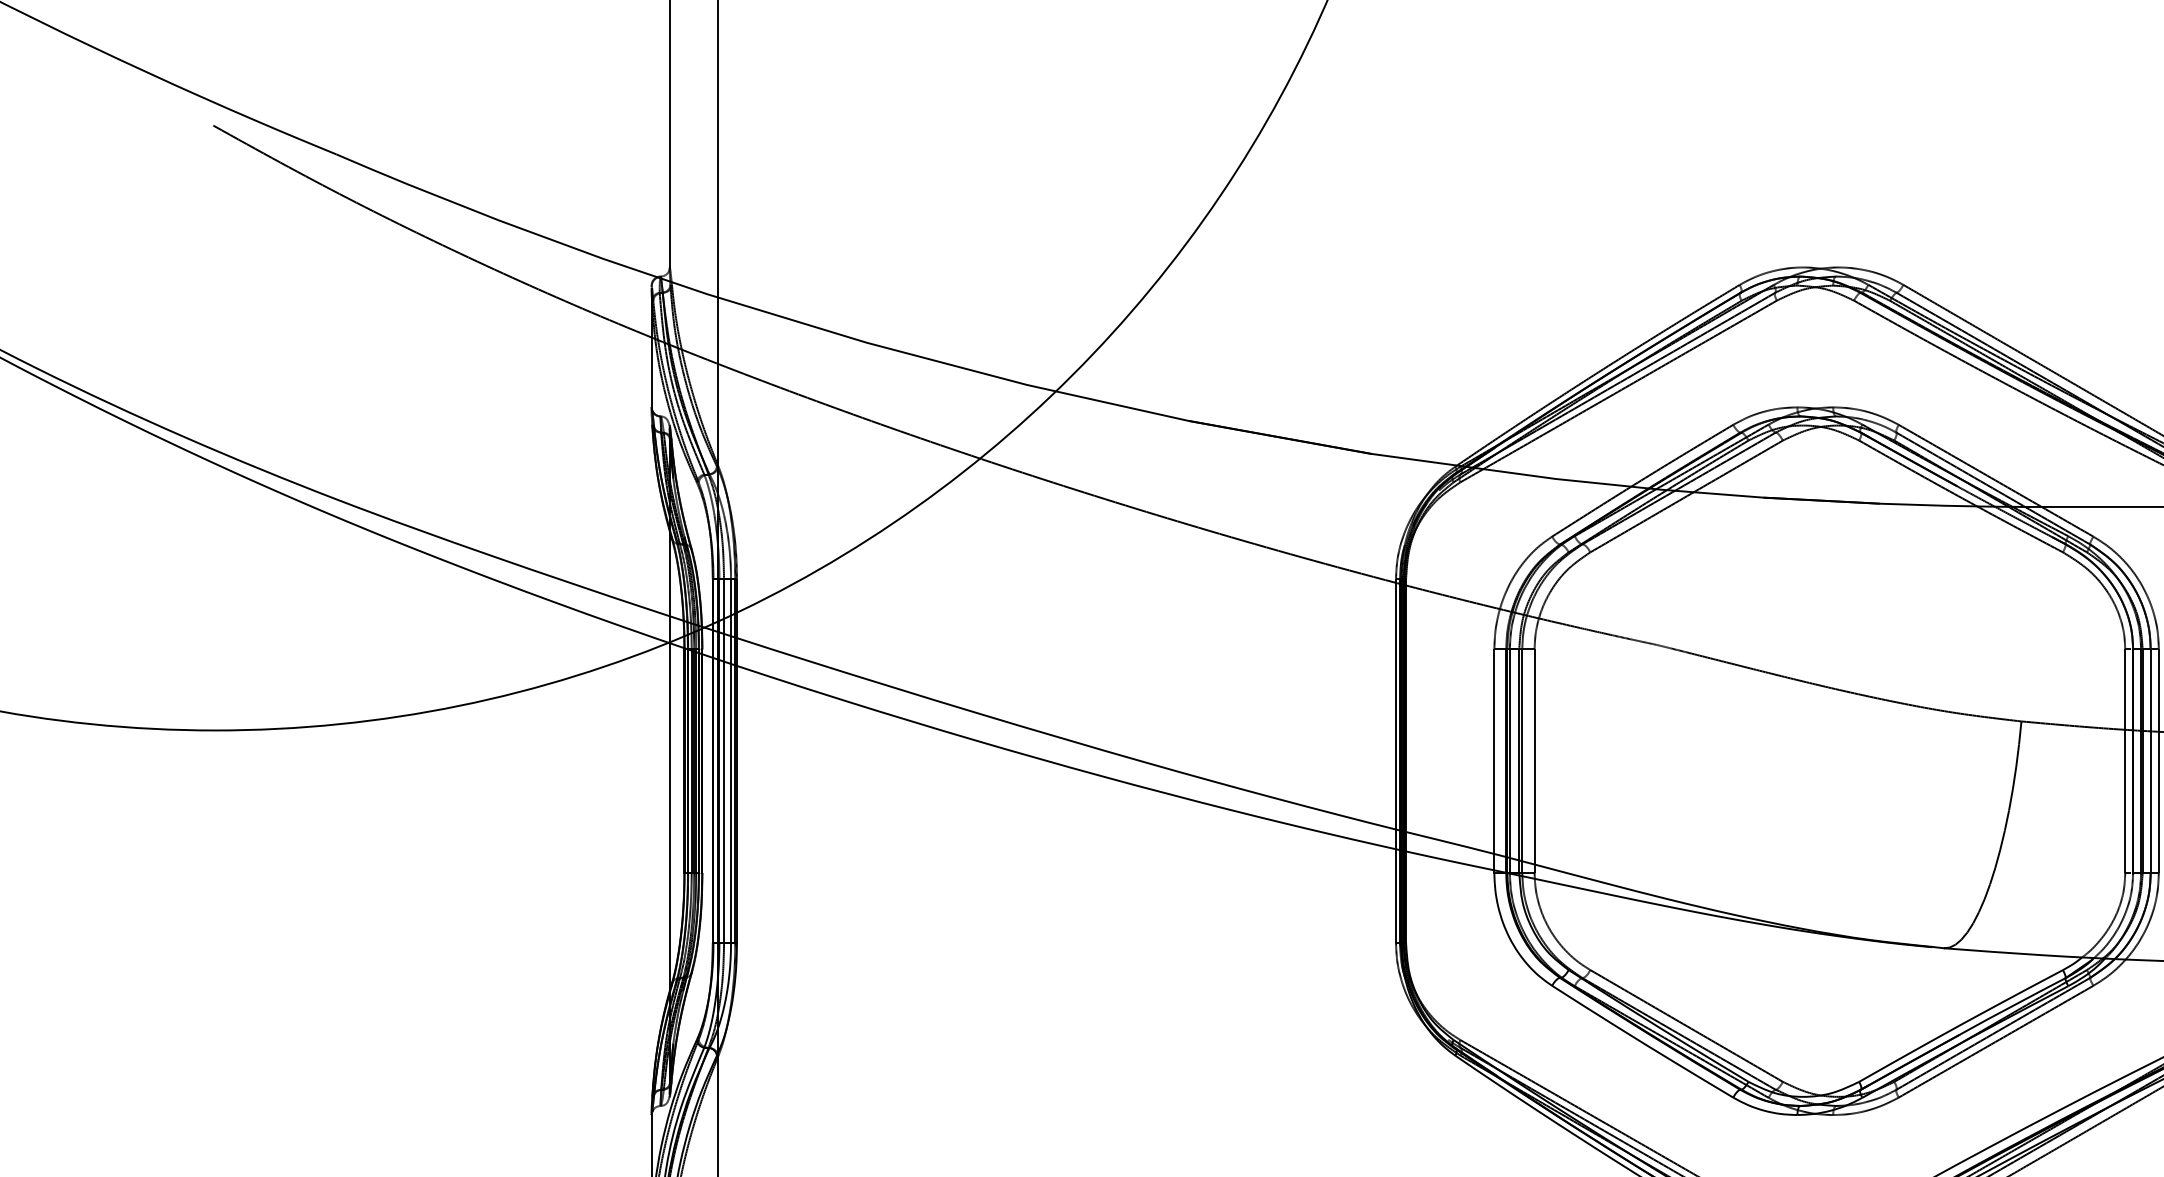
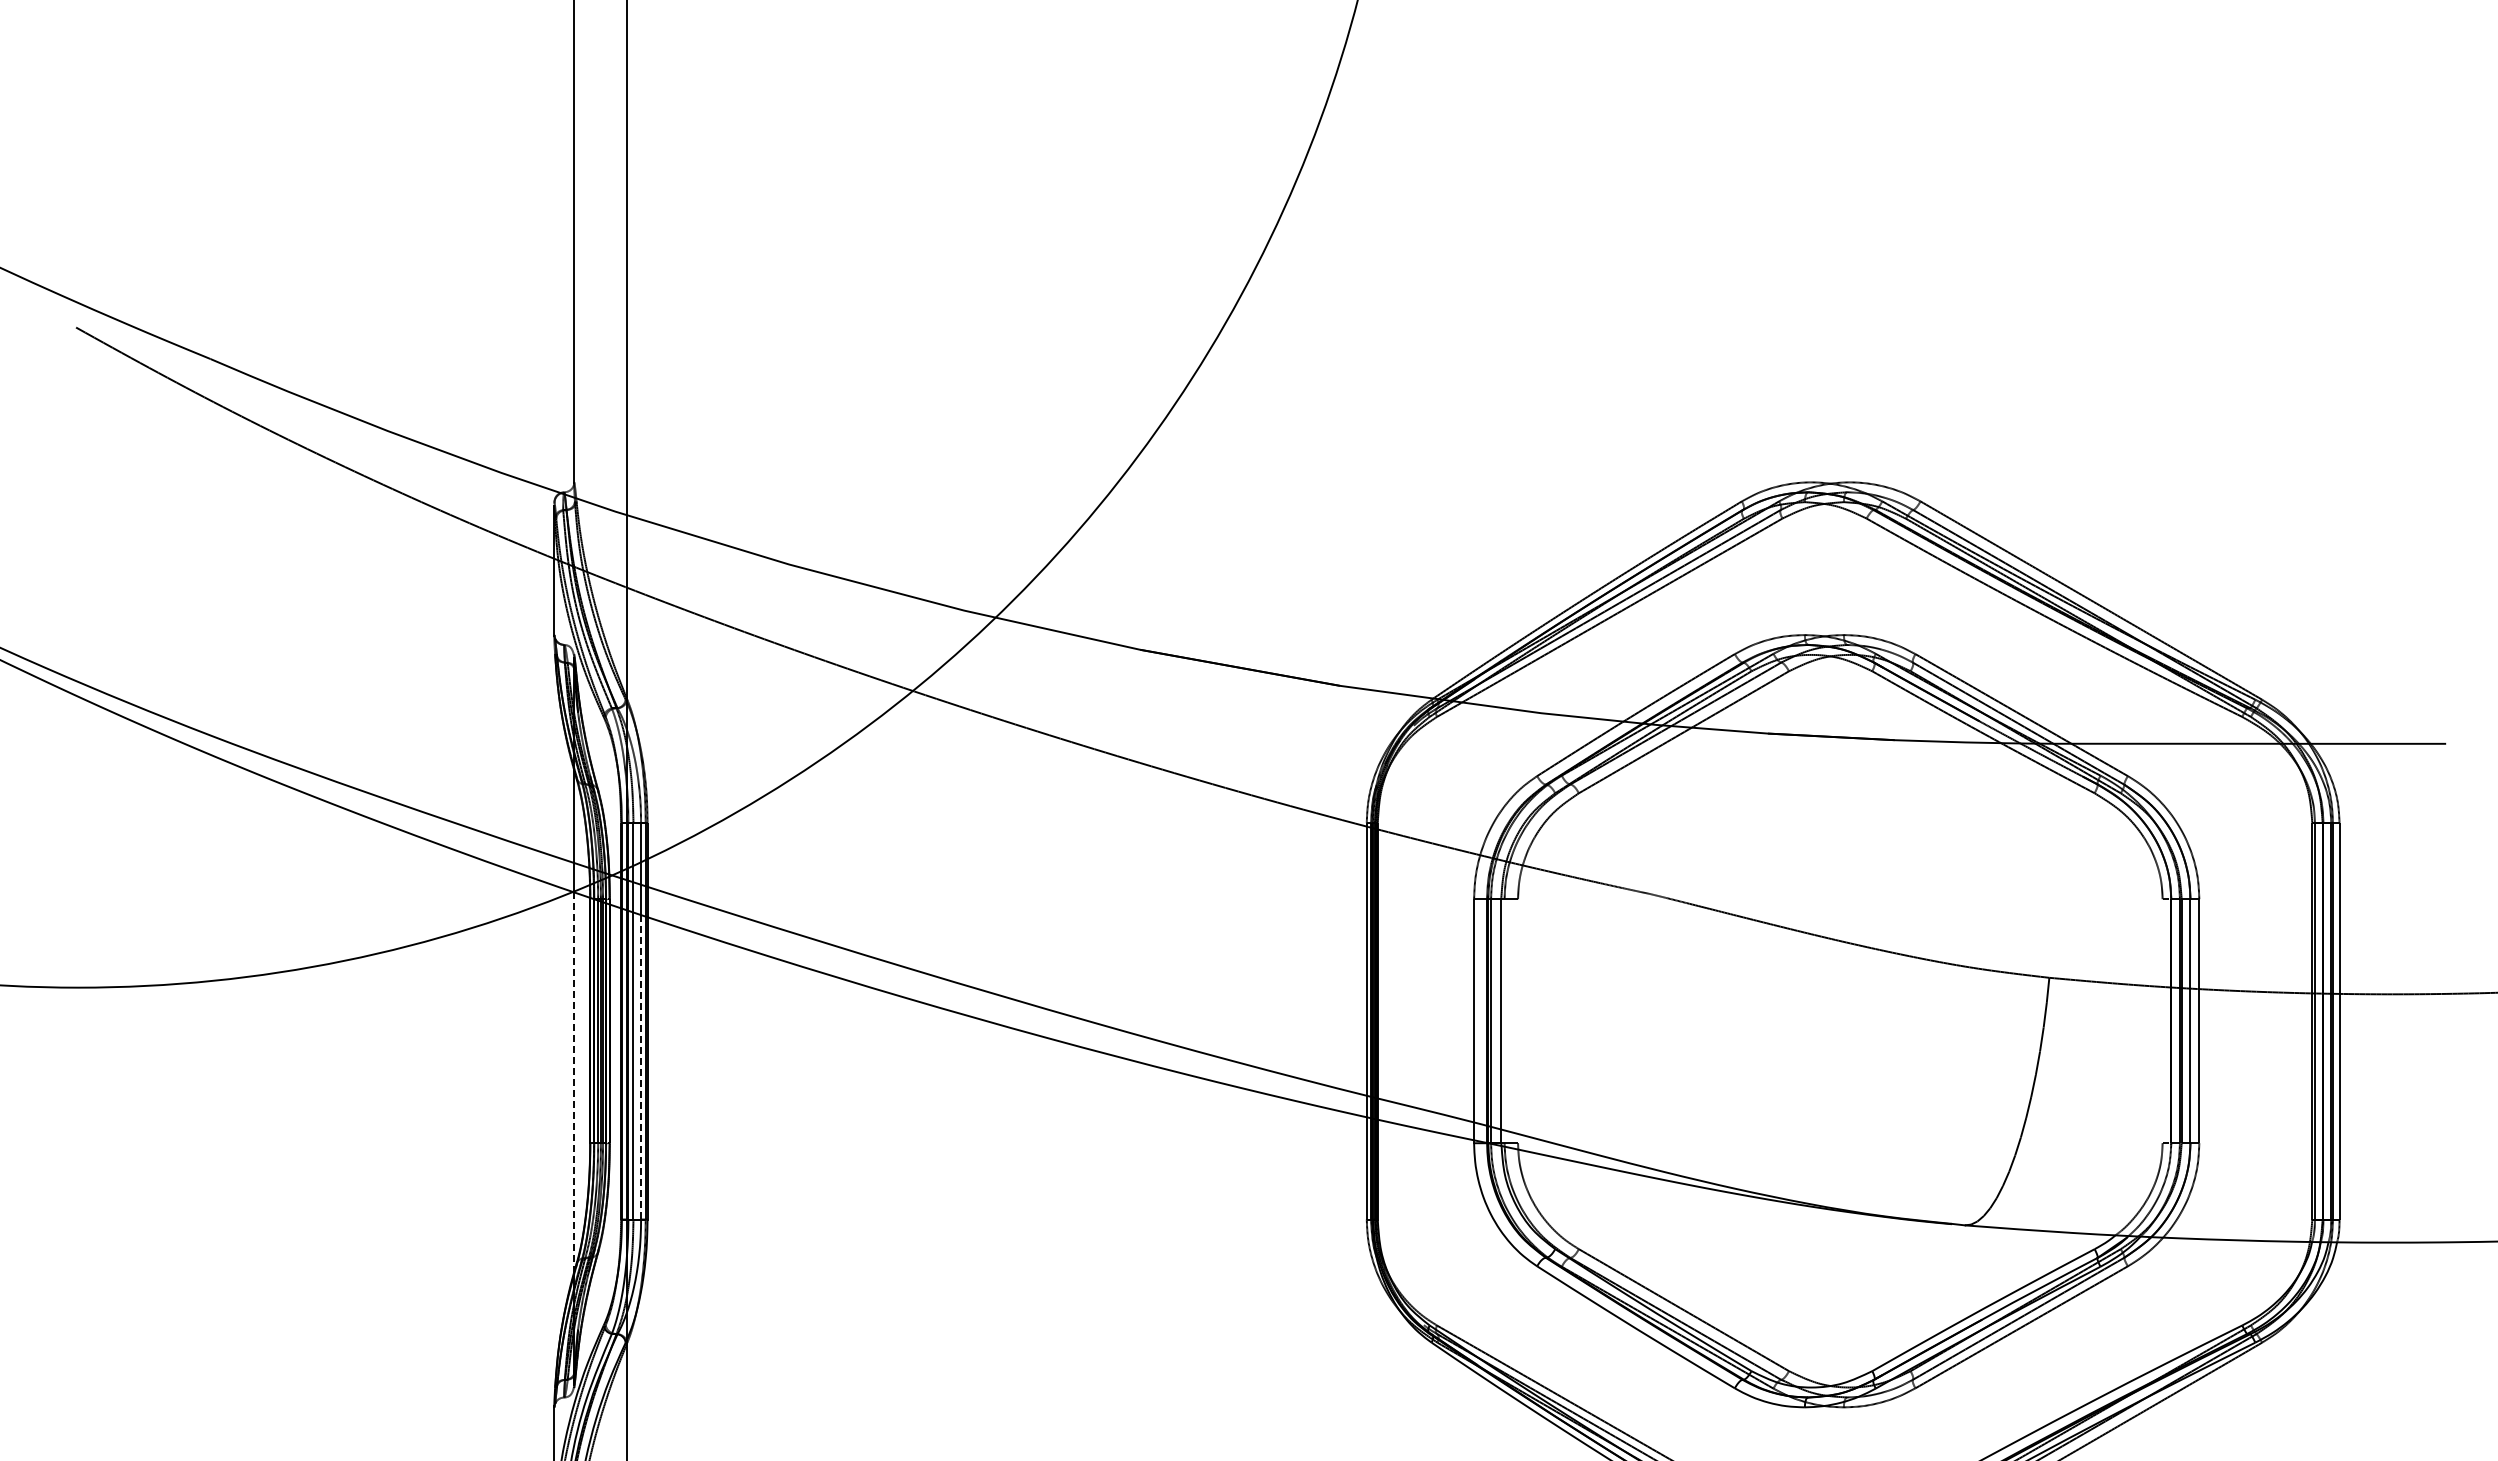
line: (1522, 761) -> (1504, 1021), removed
line: (1535, 761) -> (1518, 1021), removed
line: (2125, 761) -> (2162, 1021), removed
line: (731, 803) -> (641, 1067), solid -> dashed
line: (670, 817) -> (574, 1082), solid -> dashed

